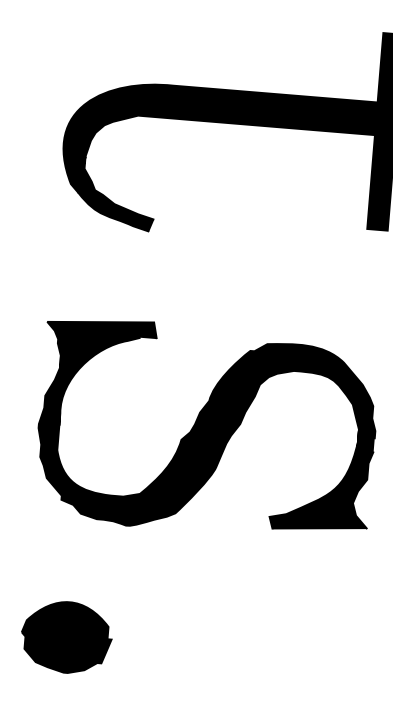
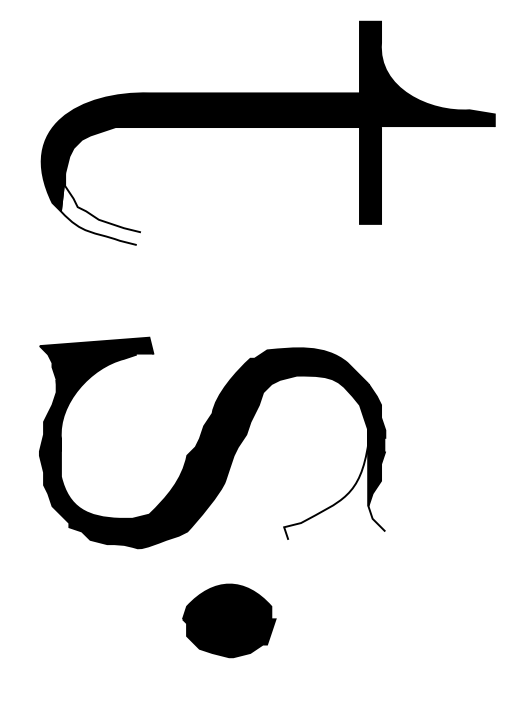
fill: (116, 194) -> (100, 209), removed
fill: (323, 457) -> (334, 461), removed
part: (66, 637) -> (229, 620), moved

